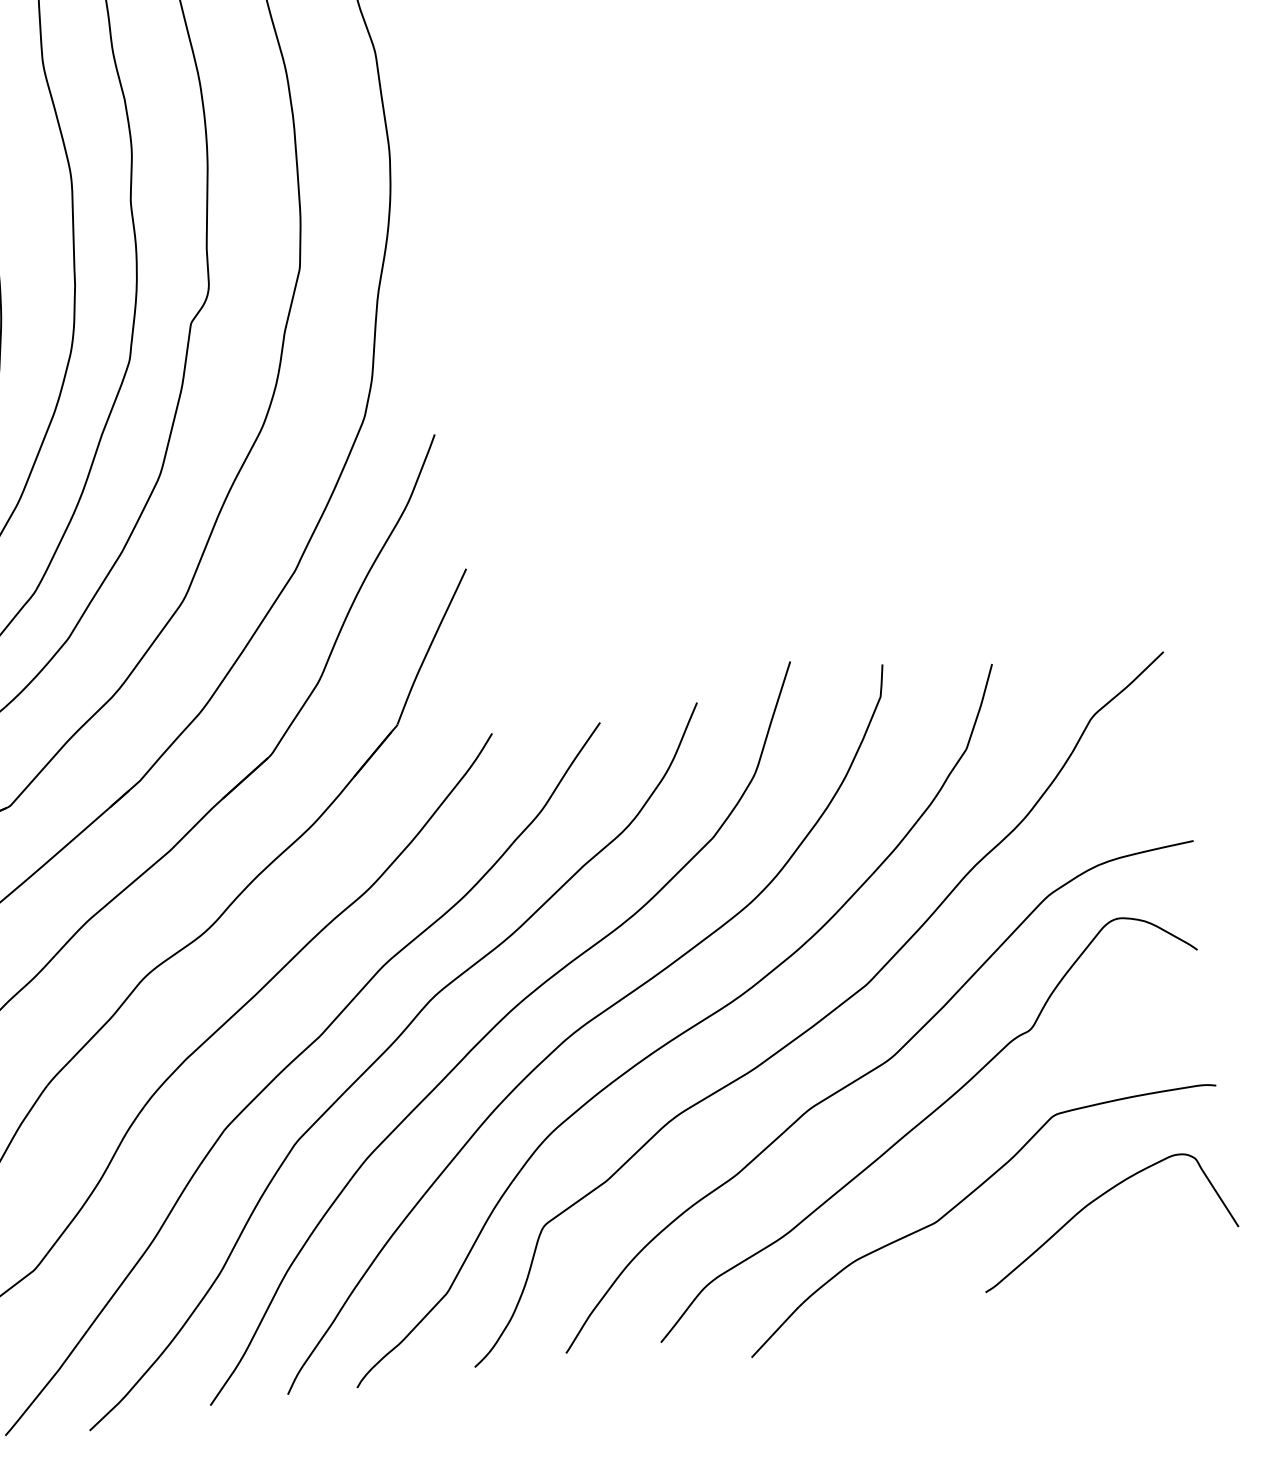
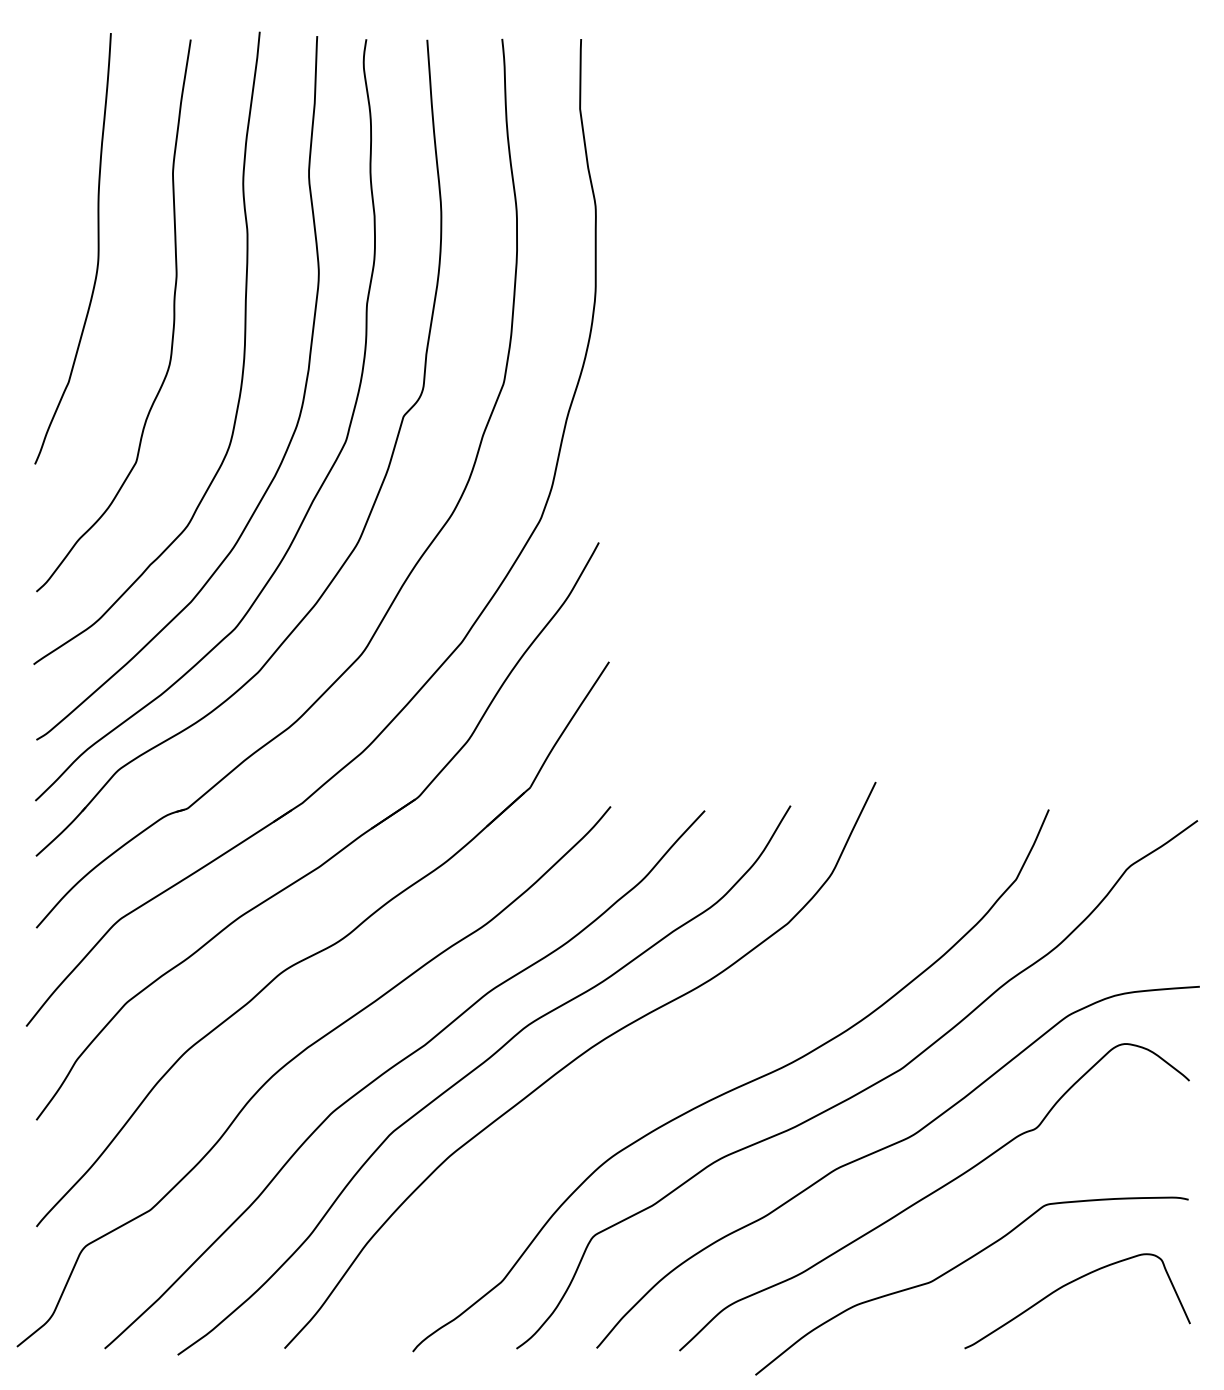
curve: (583, 1027) -> (652, 1070), removed

